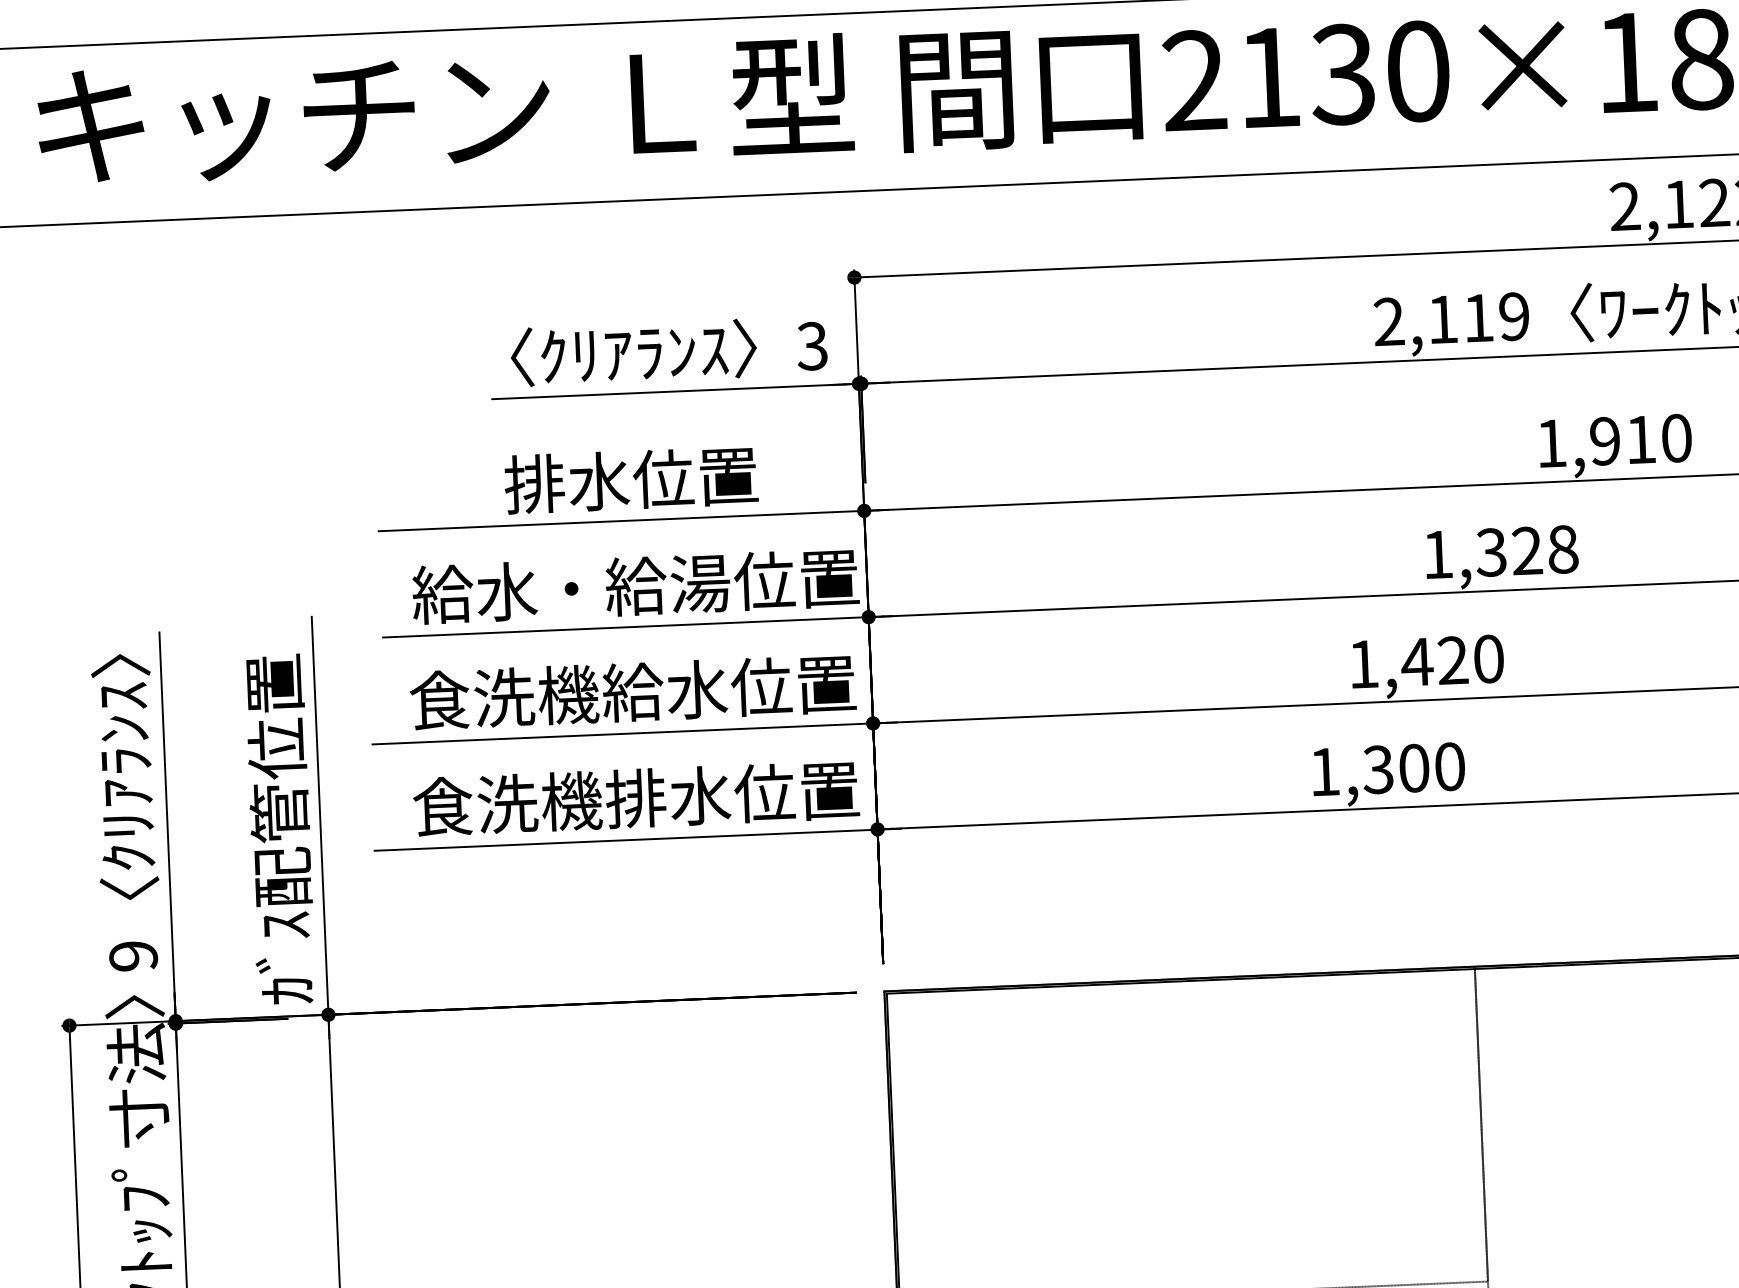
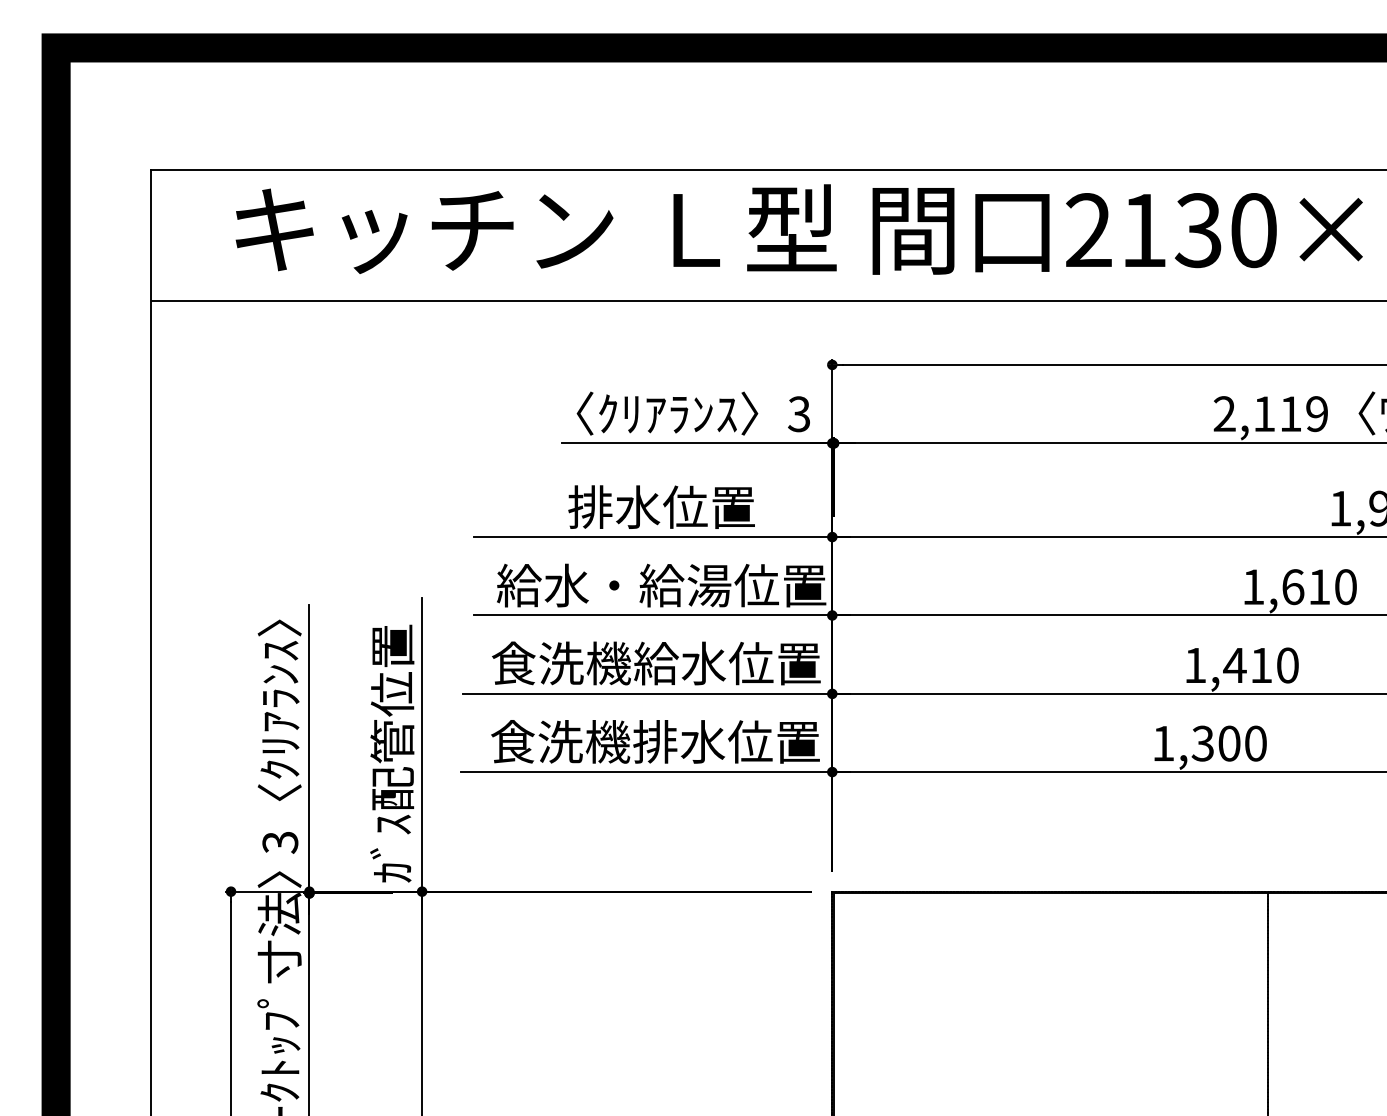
text: (1526, 551) -> (1318, 587), 1,328 -> 1,610
text: (1453, 659) -> (1261, 664), 1,420 -> 1,410
text: (133, 956) -> (280, 842), 9 -> 3

